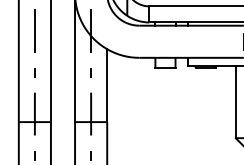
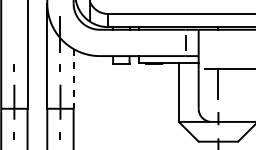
line: (35, 30) -> (14, 33), removed
line: (107, 85) -> (73, 78), solid -> dashed

